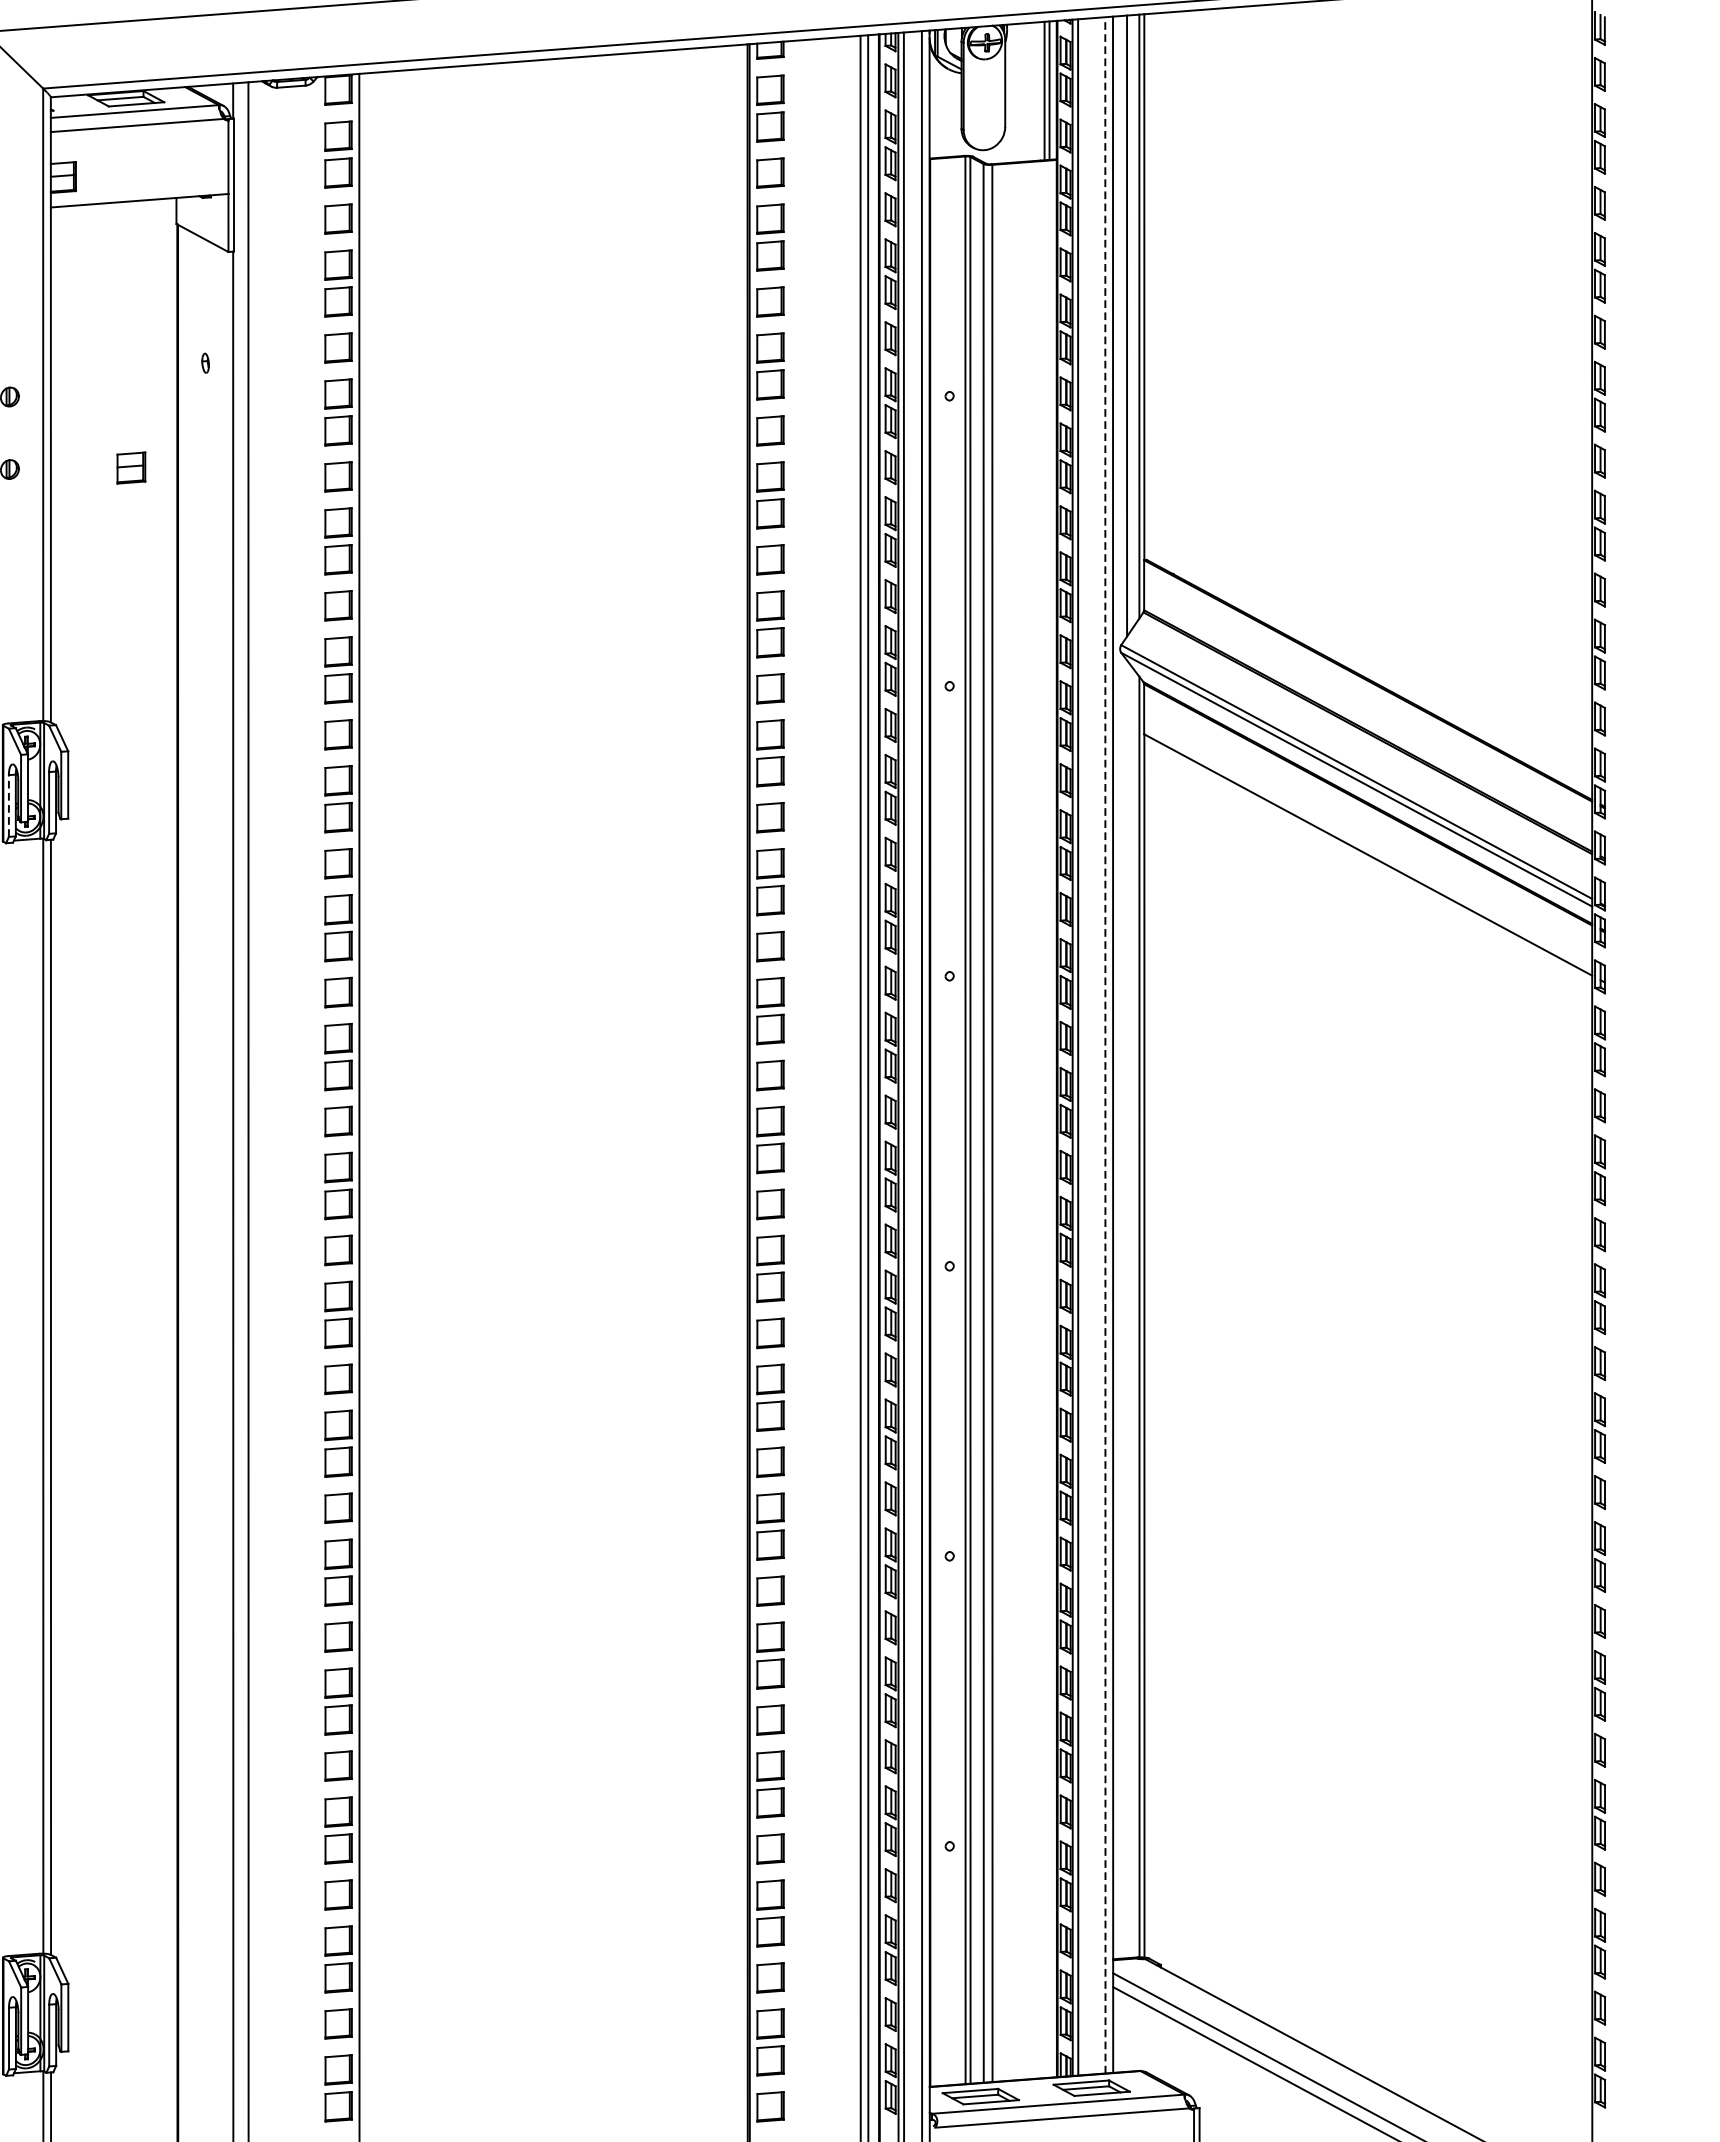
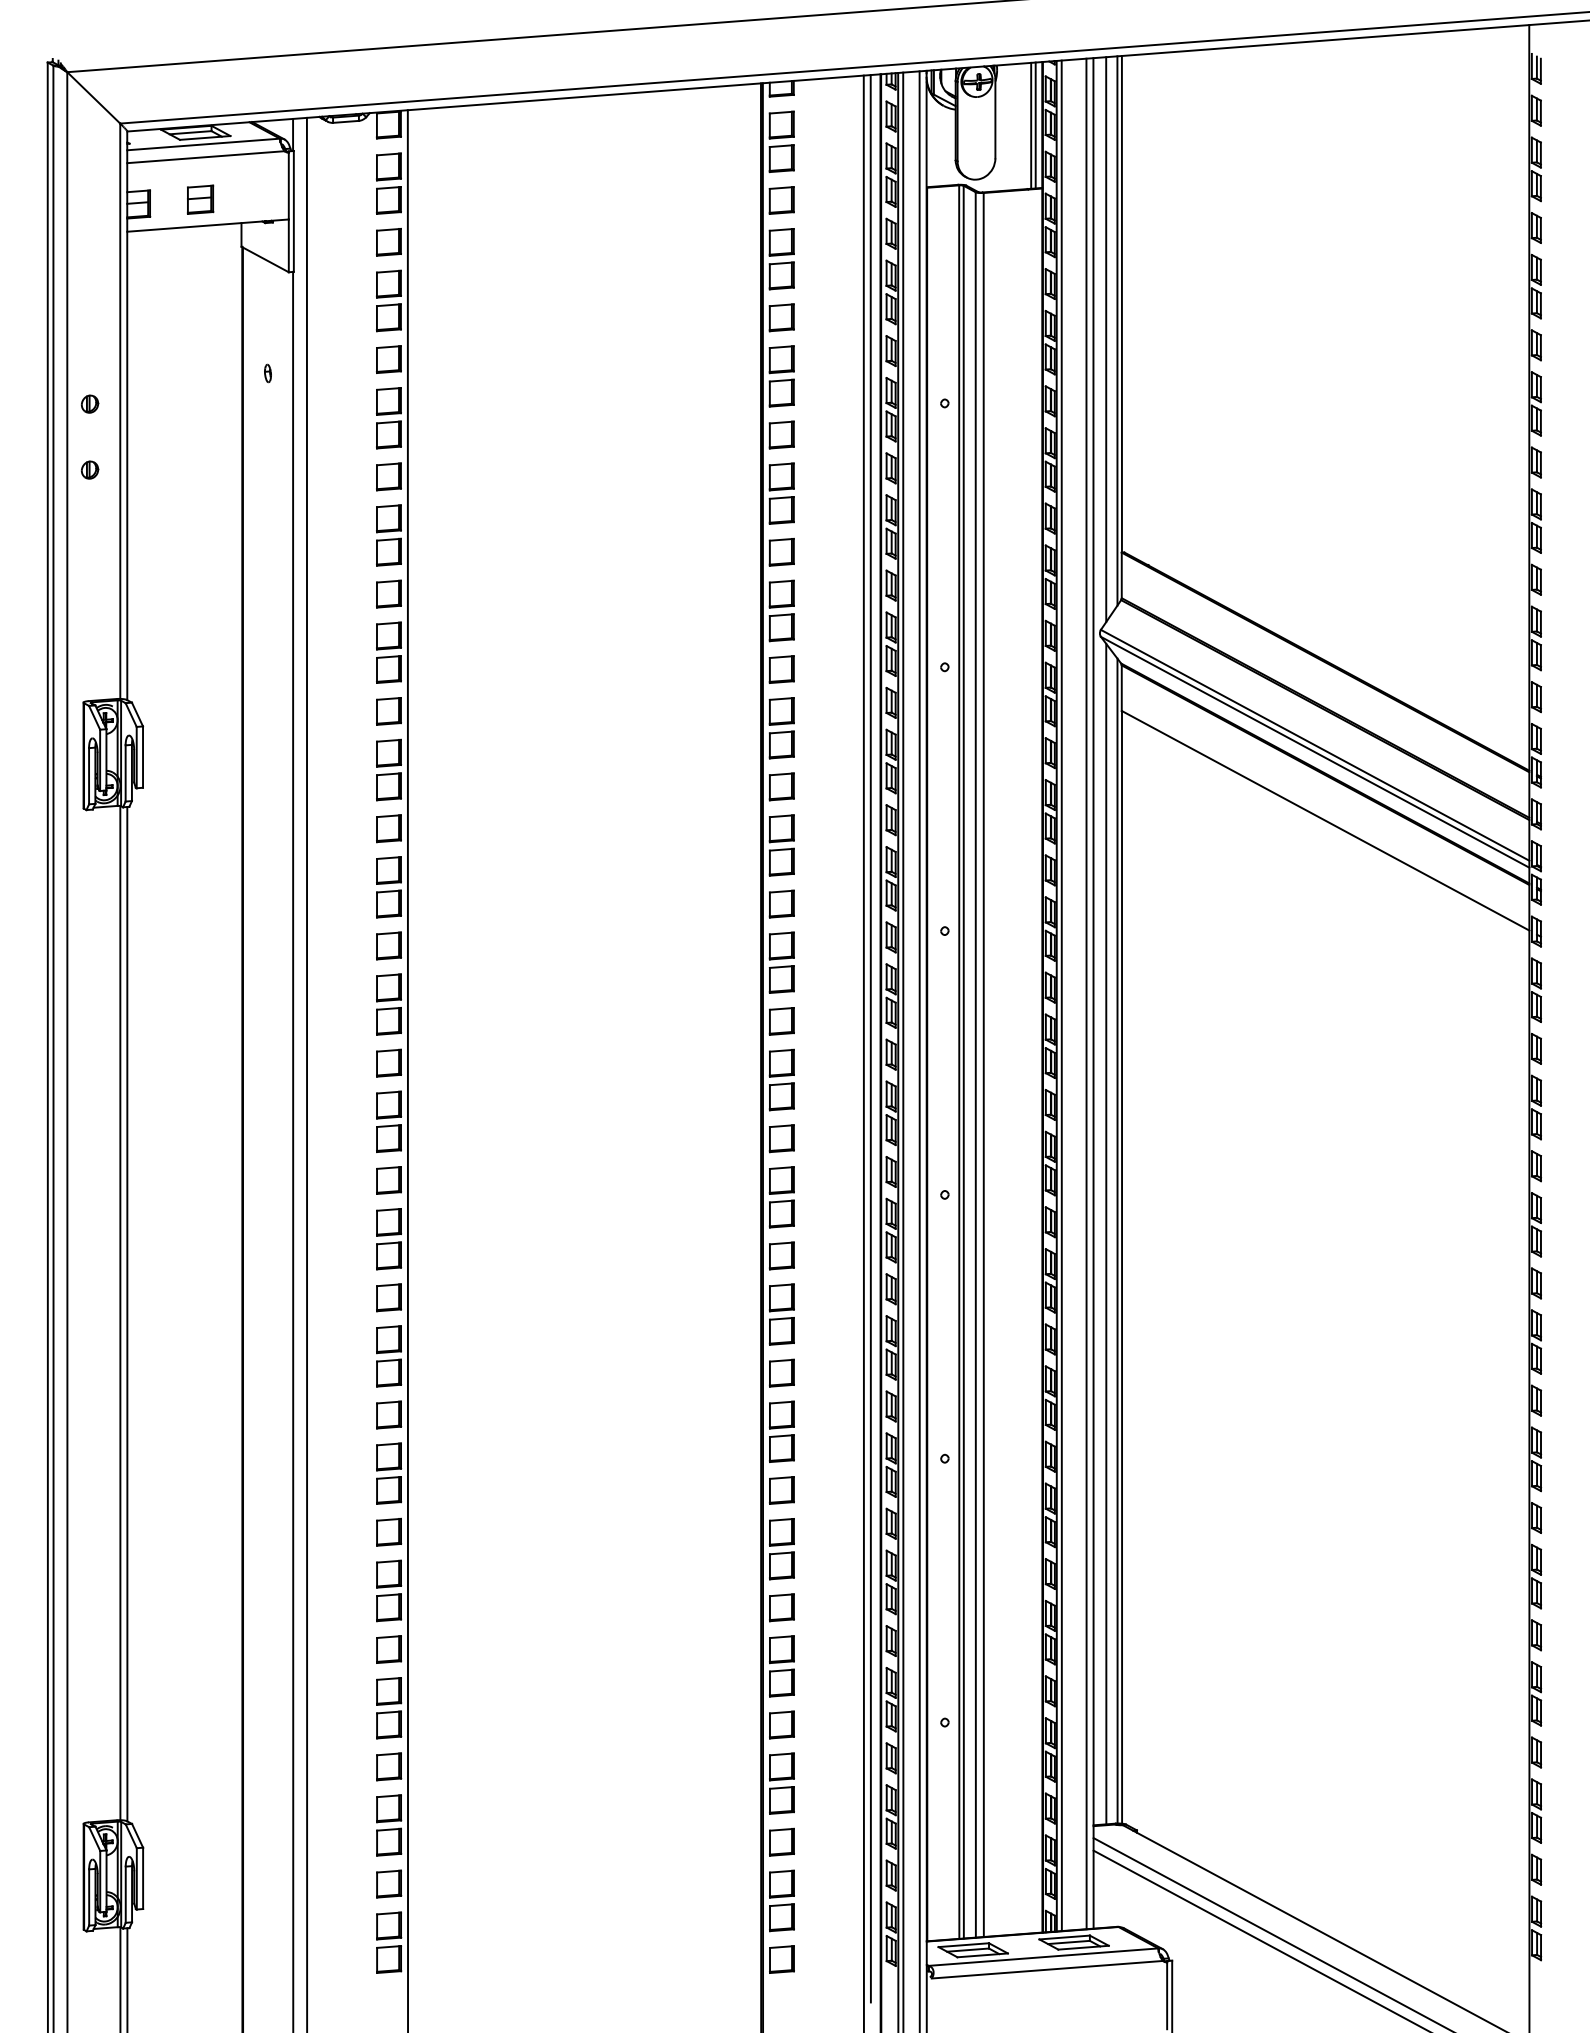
part: (131, 467) -> (200, 199), moved
line: (9, 805) -> (89, 775), dashed -> solid
line: (1105, 1044) -> (1086, 993), dashed -> solid
line: (1127, 1308) -> (1106, 1233), added

